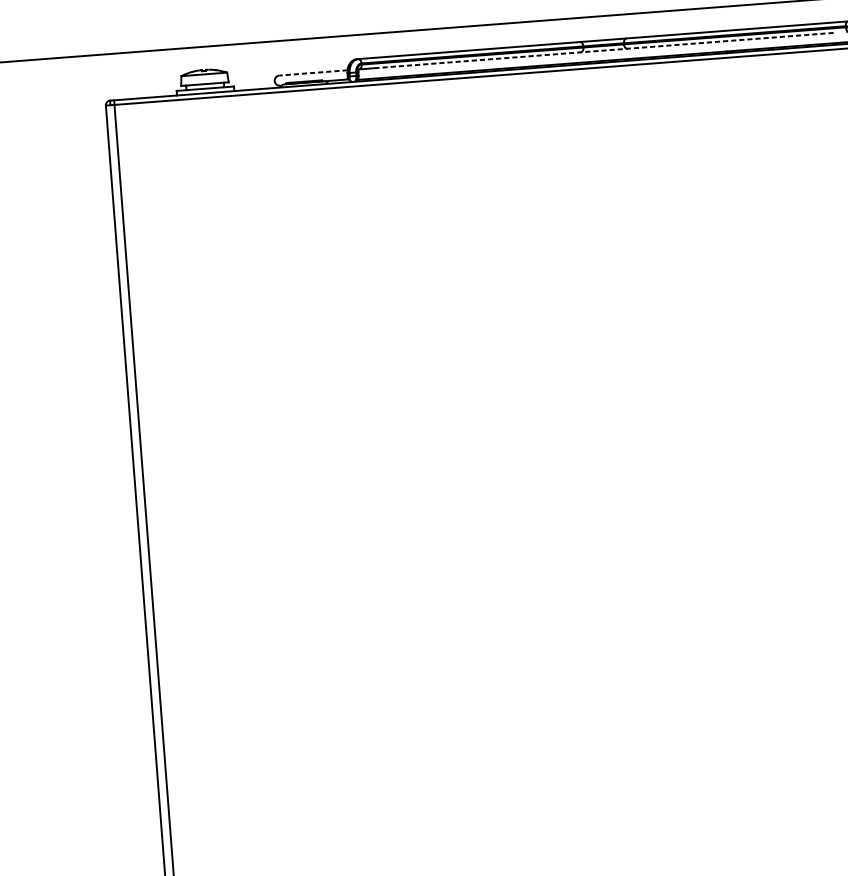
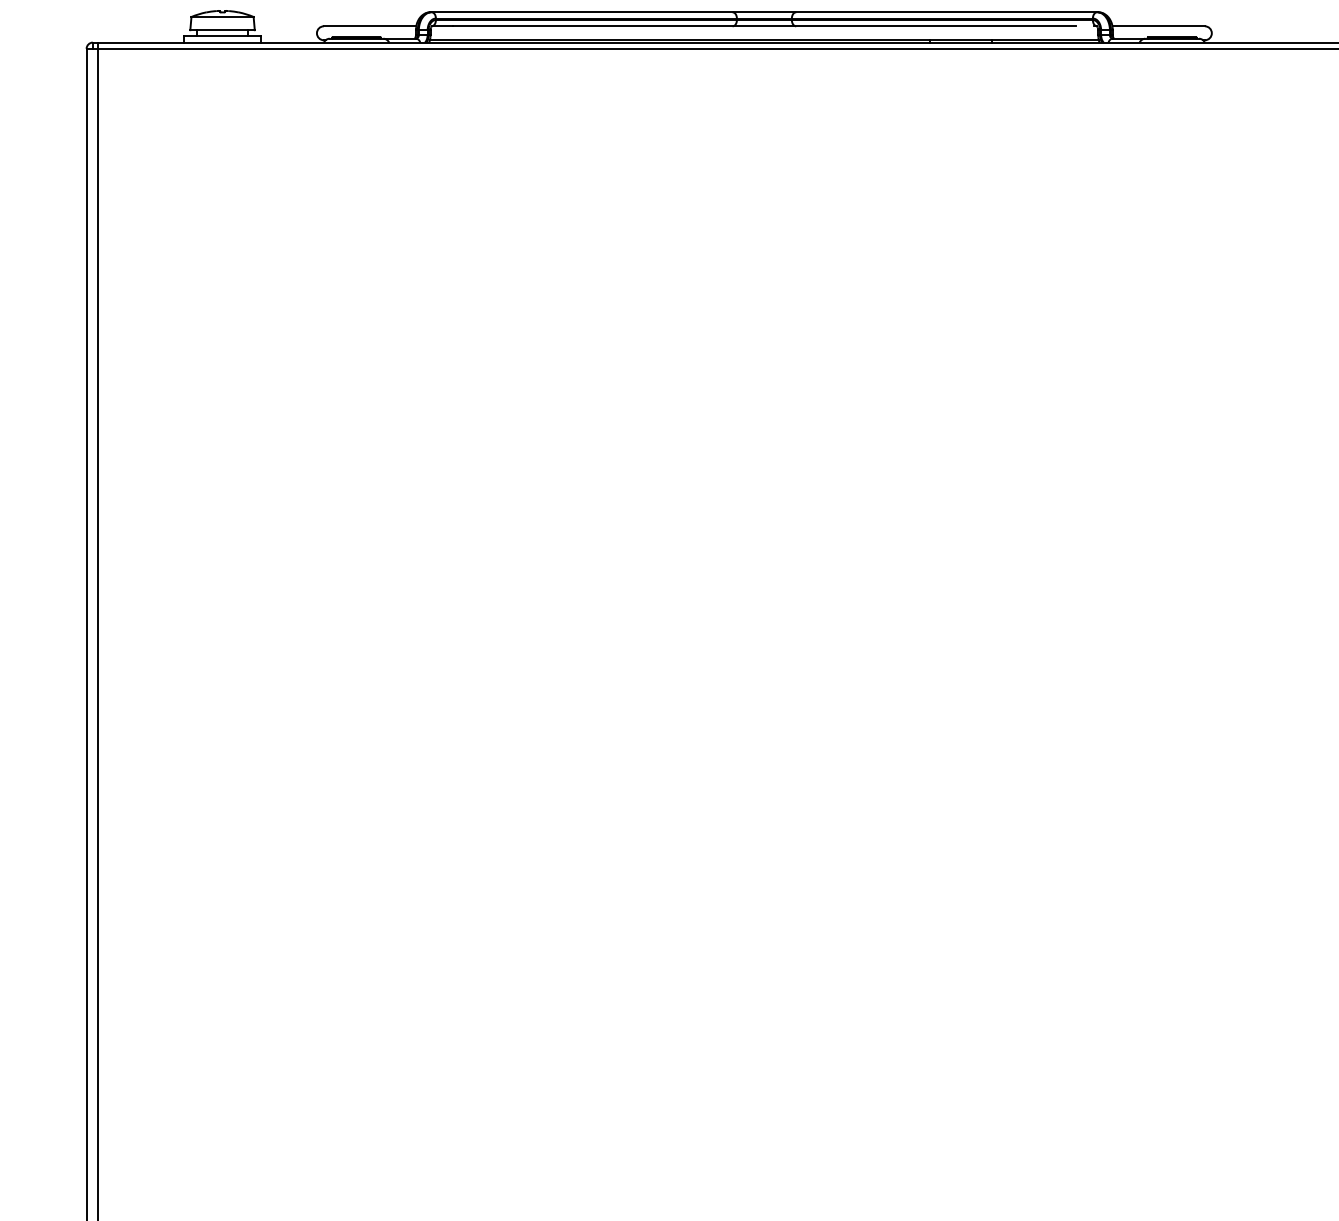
line: (603, 50) -> (763, 26), dashed -> solid
line: (313, 73) -> (369, 26), dashed -> solid

